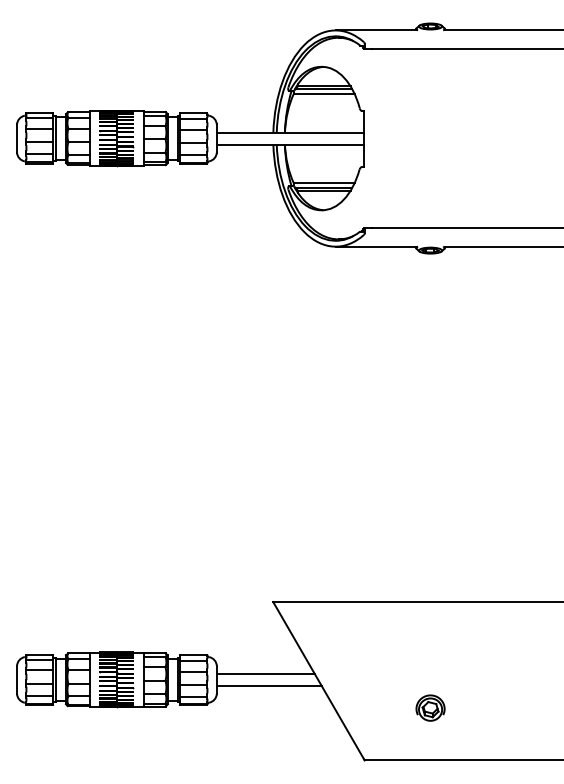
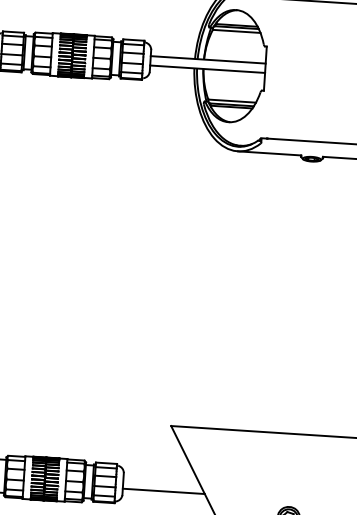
line: (265, 673) -> (161, 481), removed

